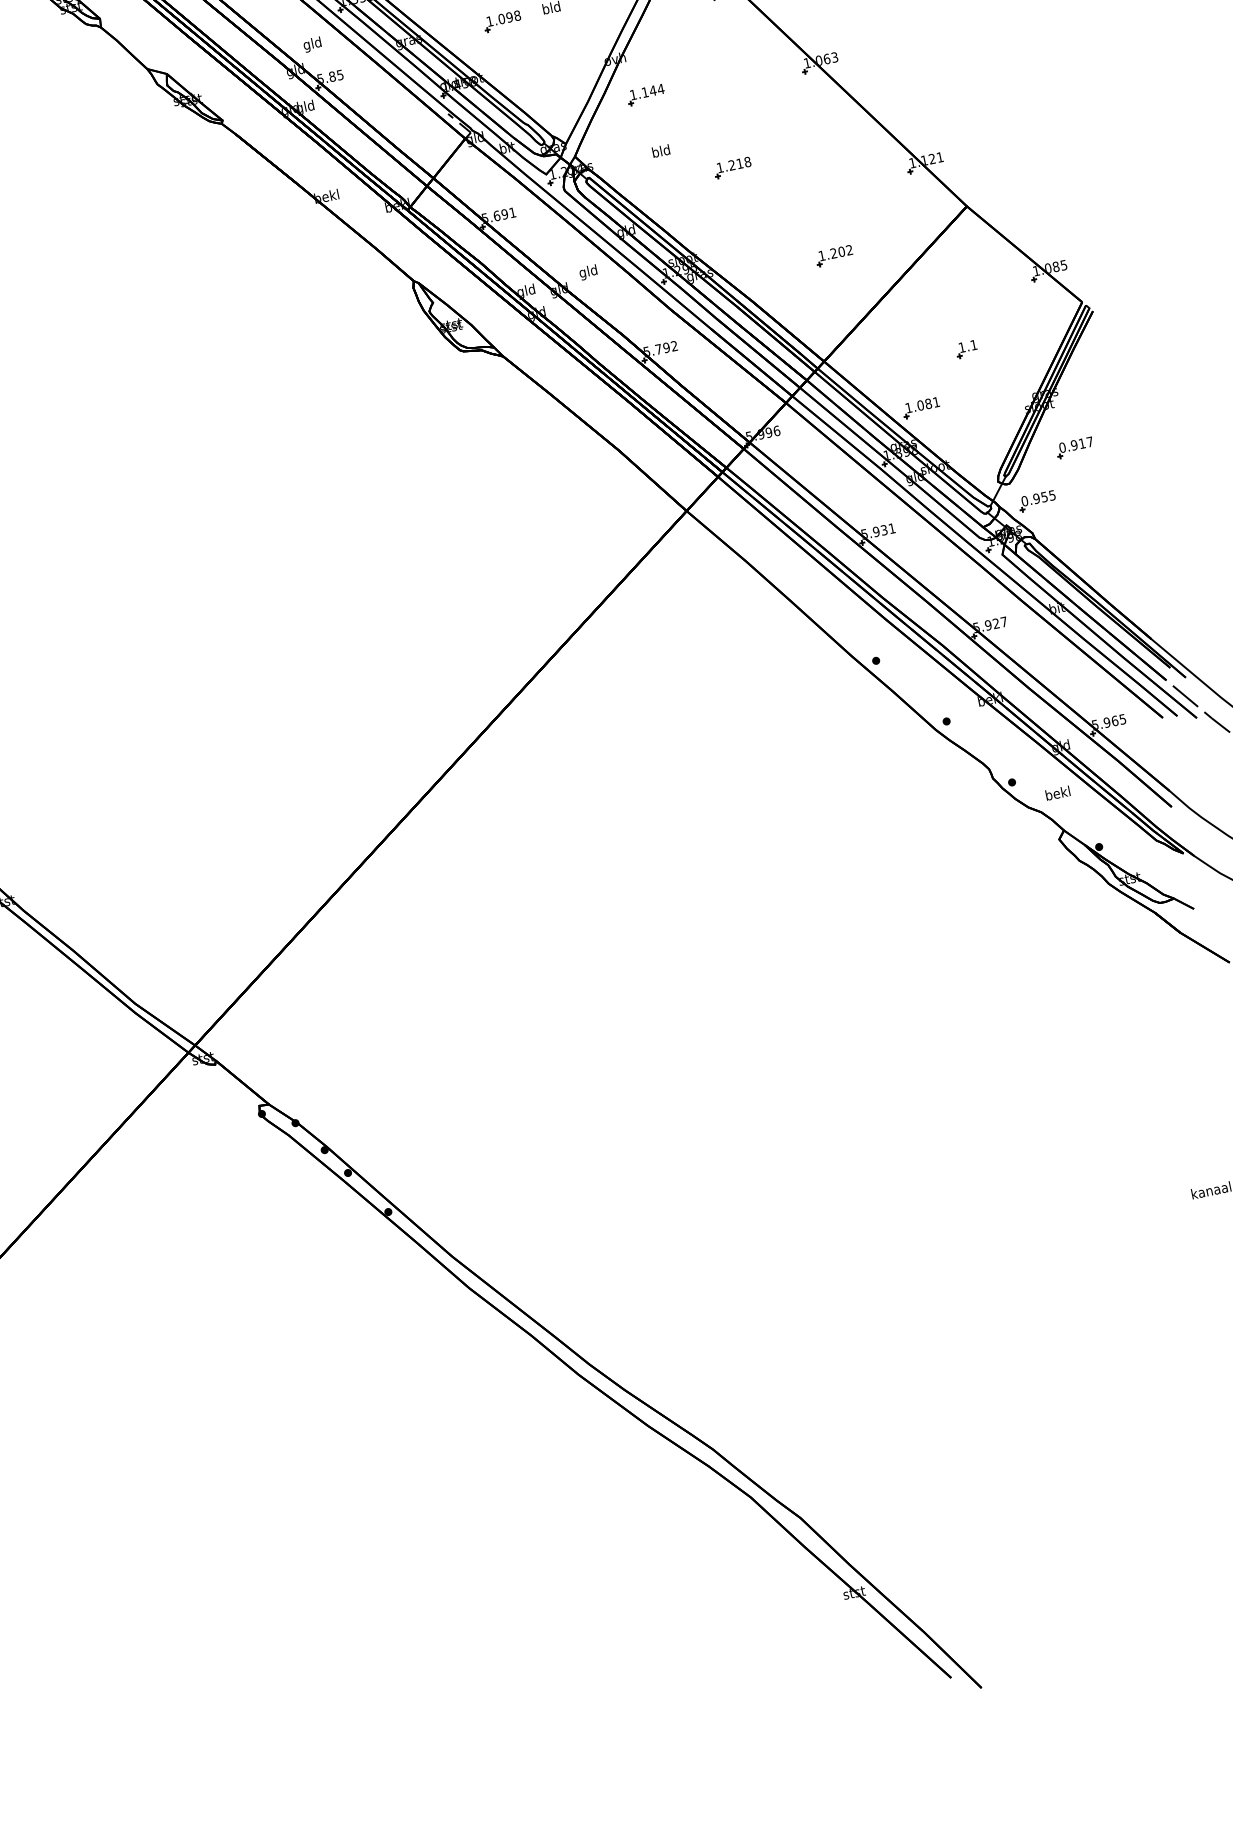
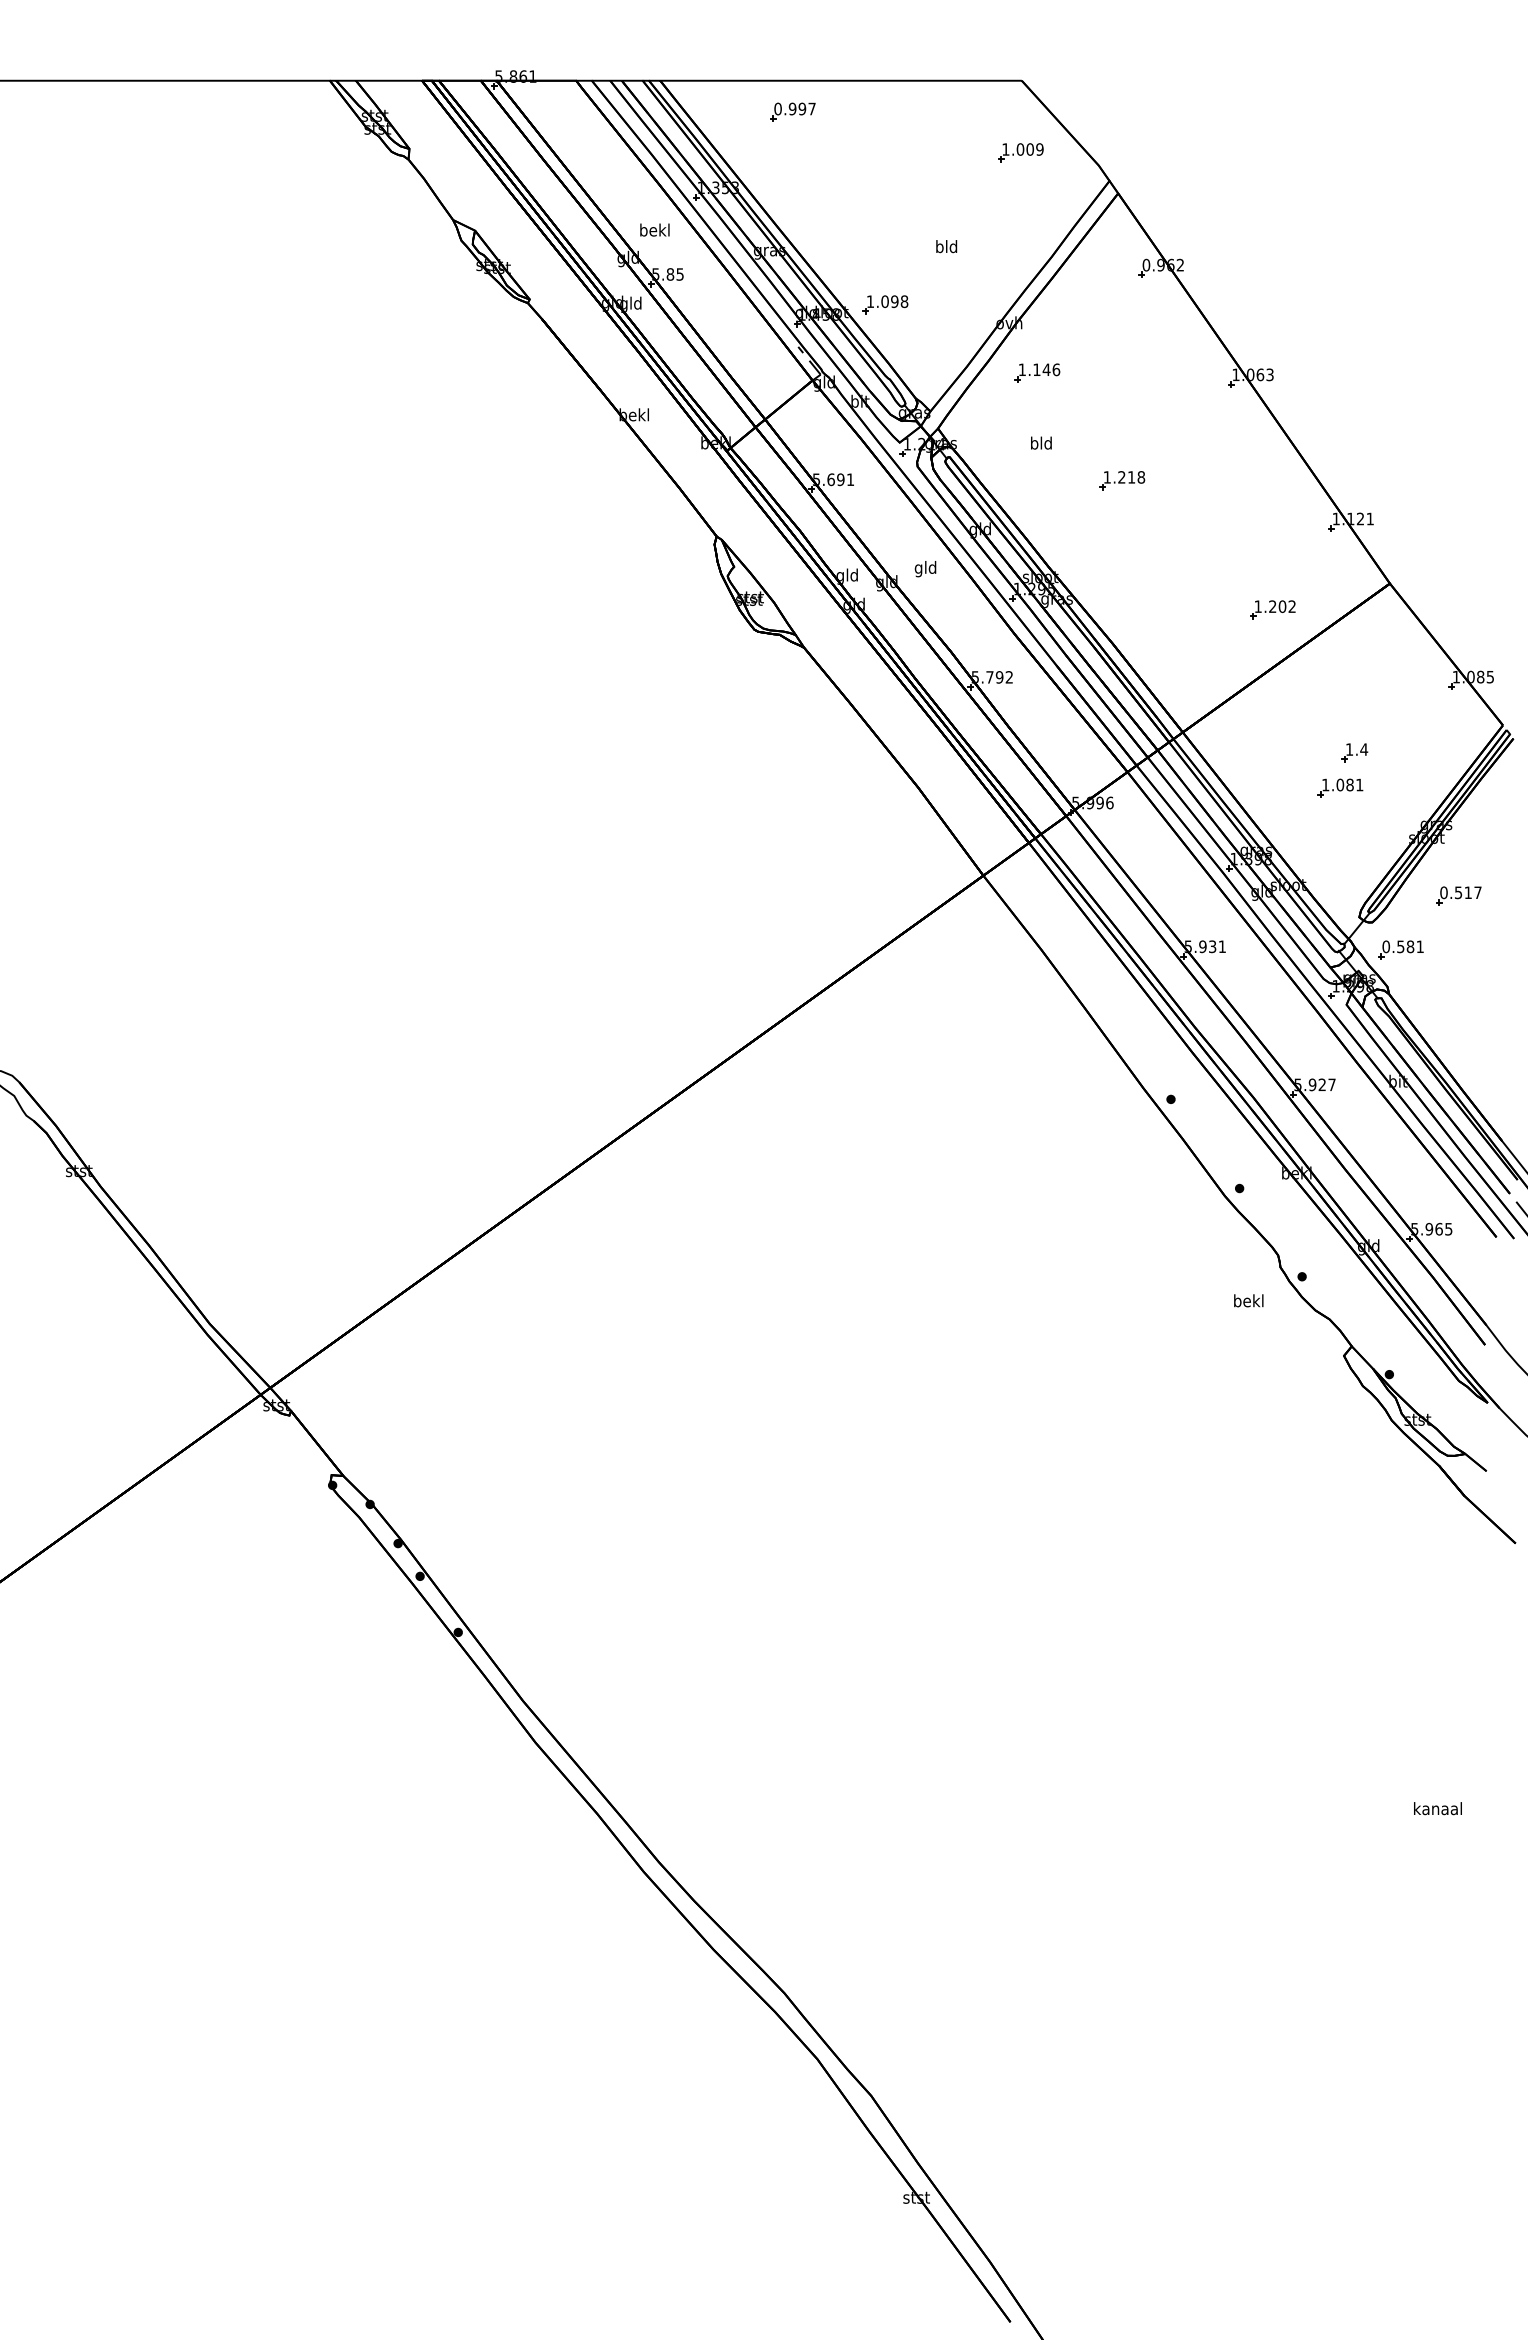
part: (502, 21) -> (885, 304), moved
text: (312, 44) -> (654, 231), gld -> bekl
text: (661, 88) -> (1056, 369), 1.144 -> 1.146
part: (834, 255) -> (1272, 609), moved
text: (974, 345) -> (1364, 749), 1.1 -> 1.4
part: (921, 407) -> (1340, 787), moved
text: (1074, 445) -> (1458, 892), 0.917 -> 0.517
text: (1044, 496) -> (1410, 946), 0.955 -> 0.581
text: (1057, 793) -> (1248, 1300), moved

